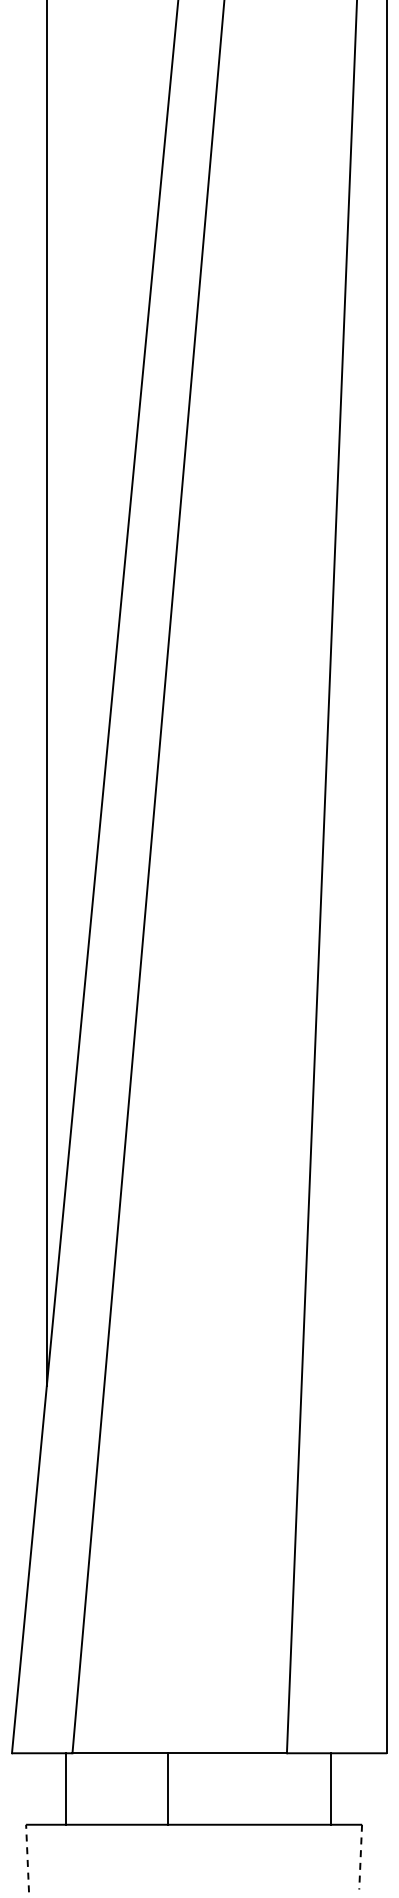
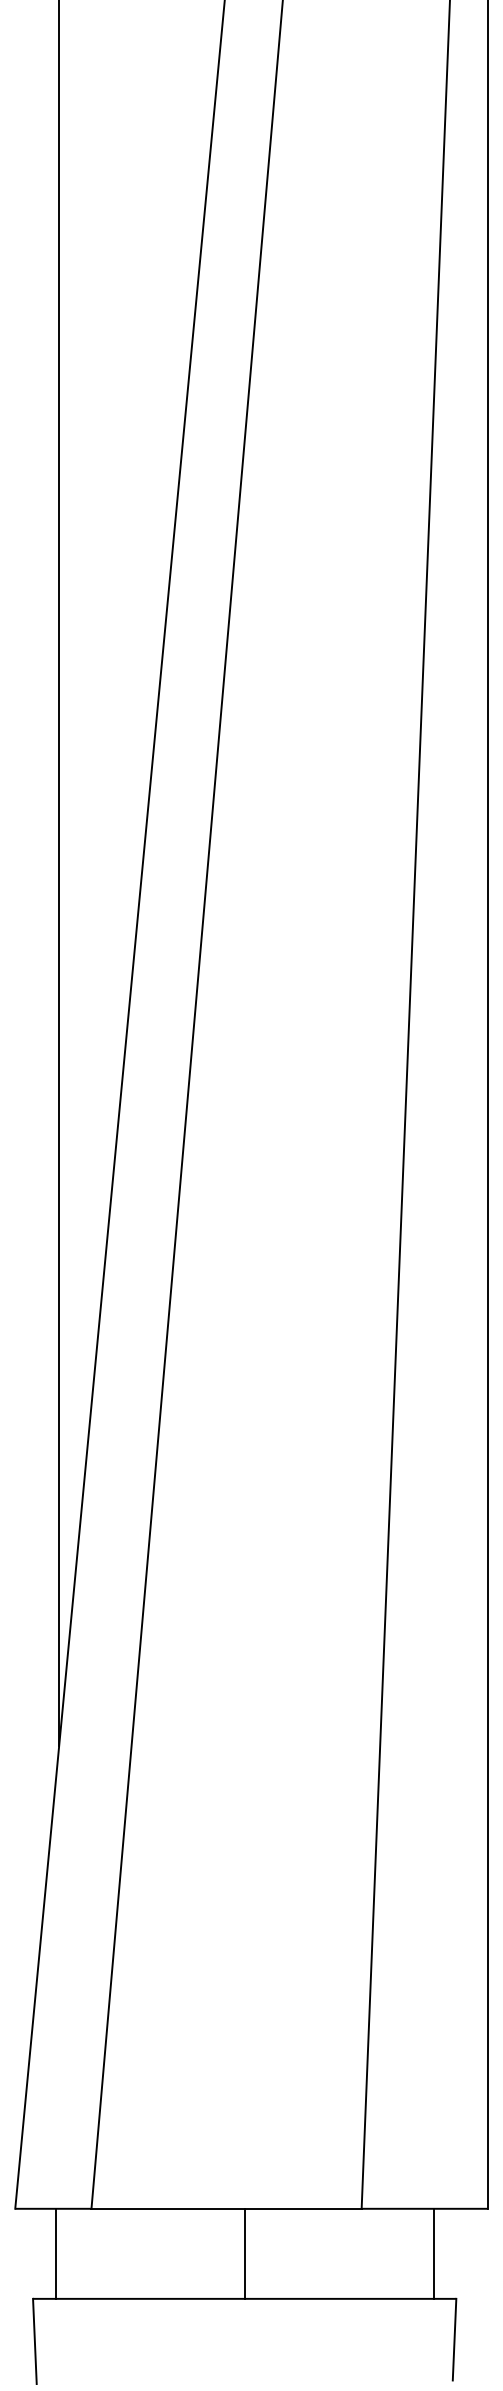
line: (65, 1788) -> (54, 2253), moved
line: (168, 1788) -> (245, 2253), moved
line: (331, 1788) -> (434, 2253), moved
line: (360, 1857) -> (454, 2340), dashed -> solid
line: (27, 1858) -> (34, 2341), dashed -> solid

